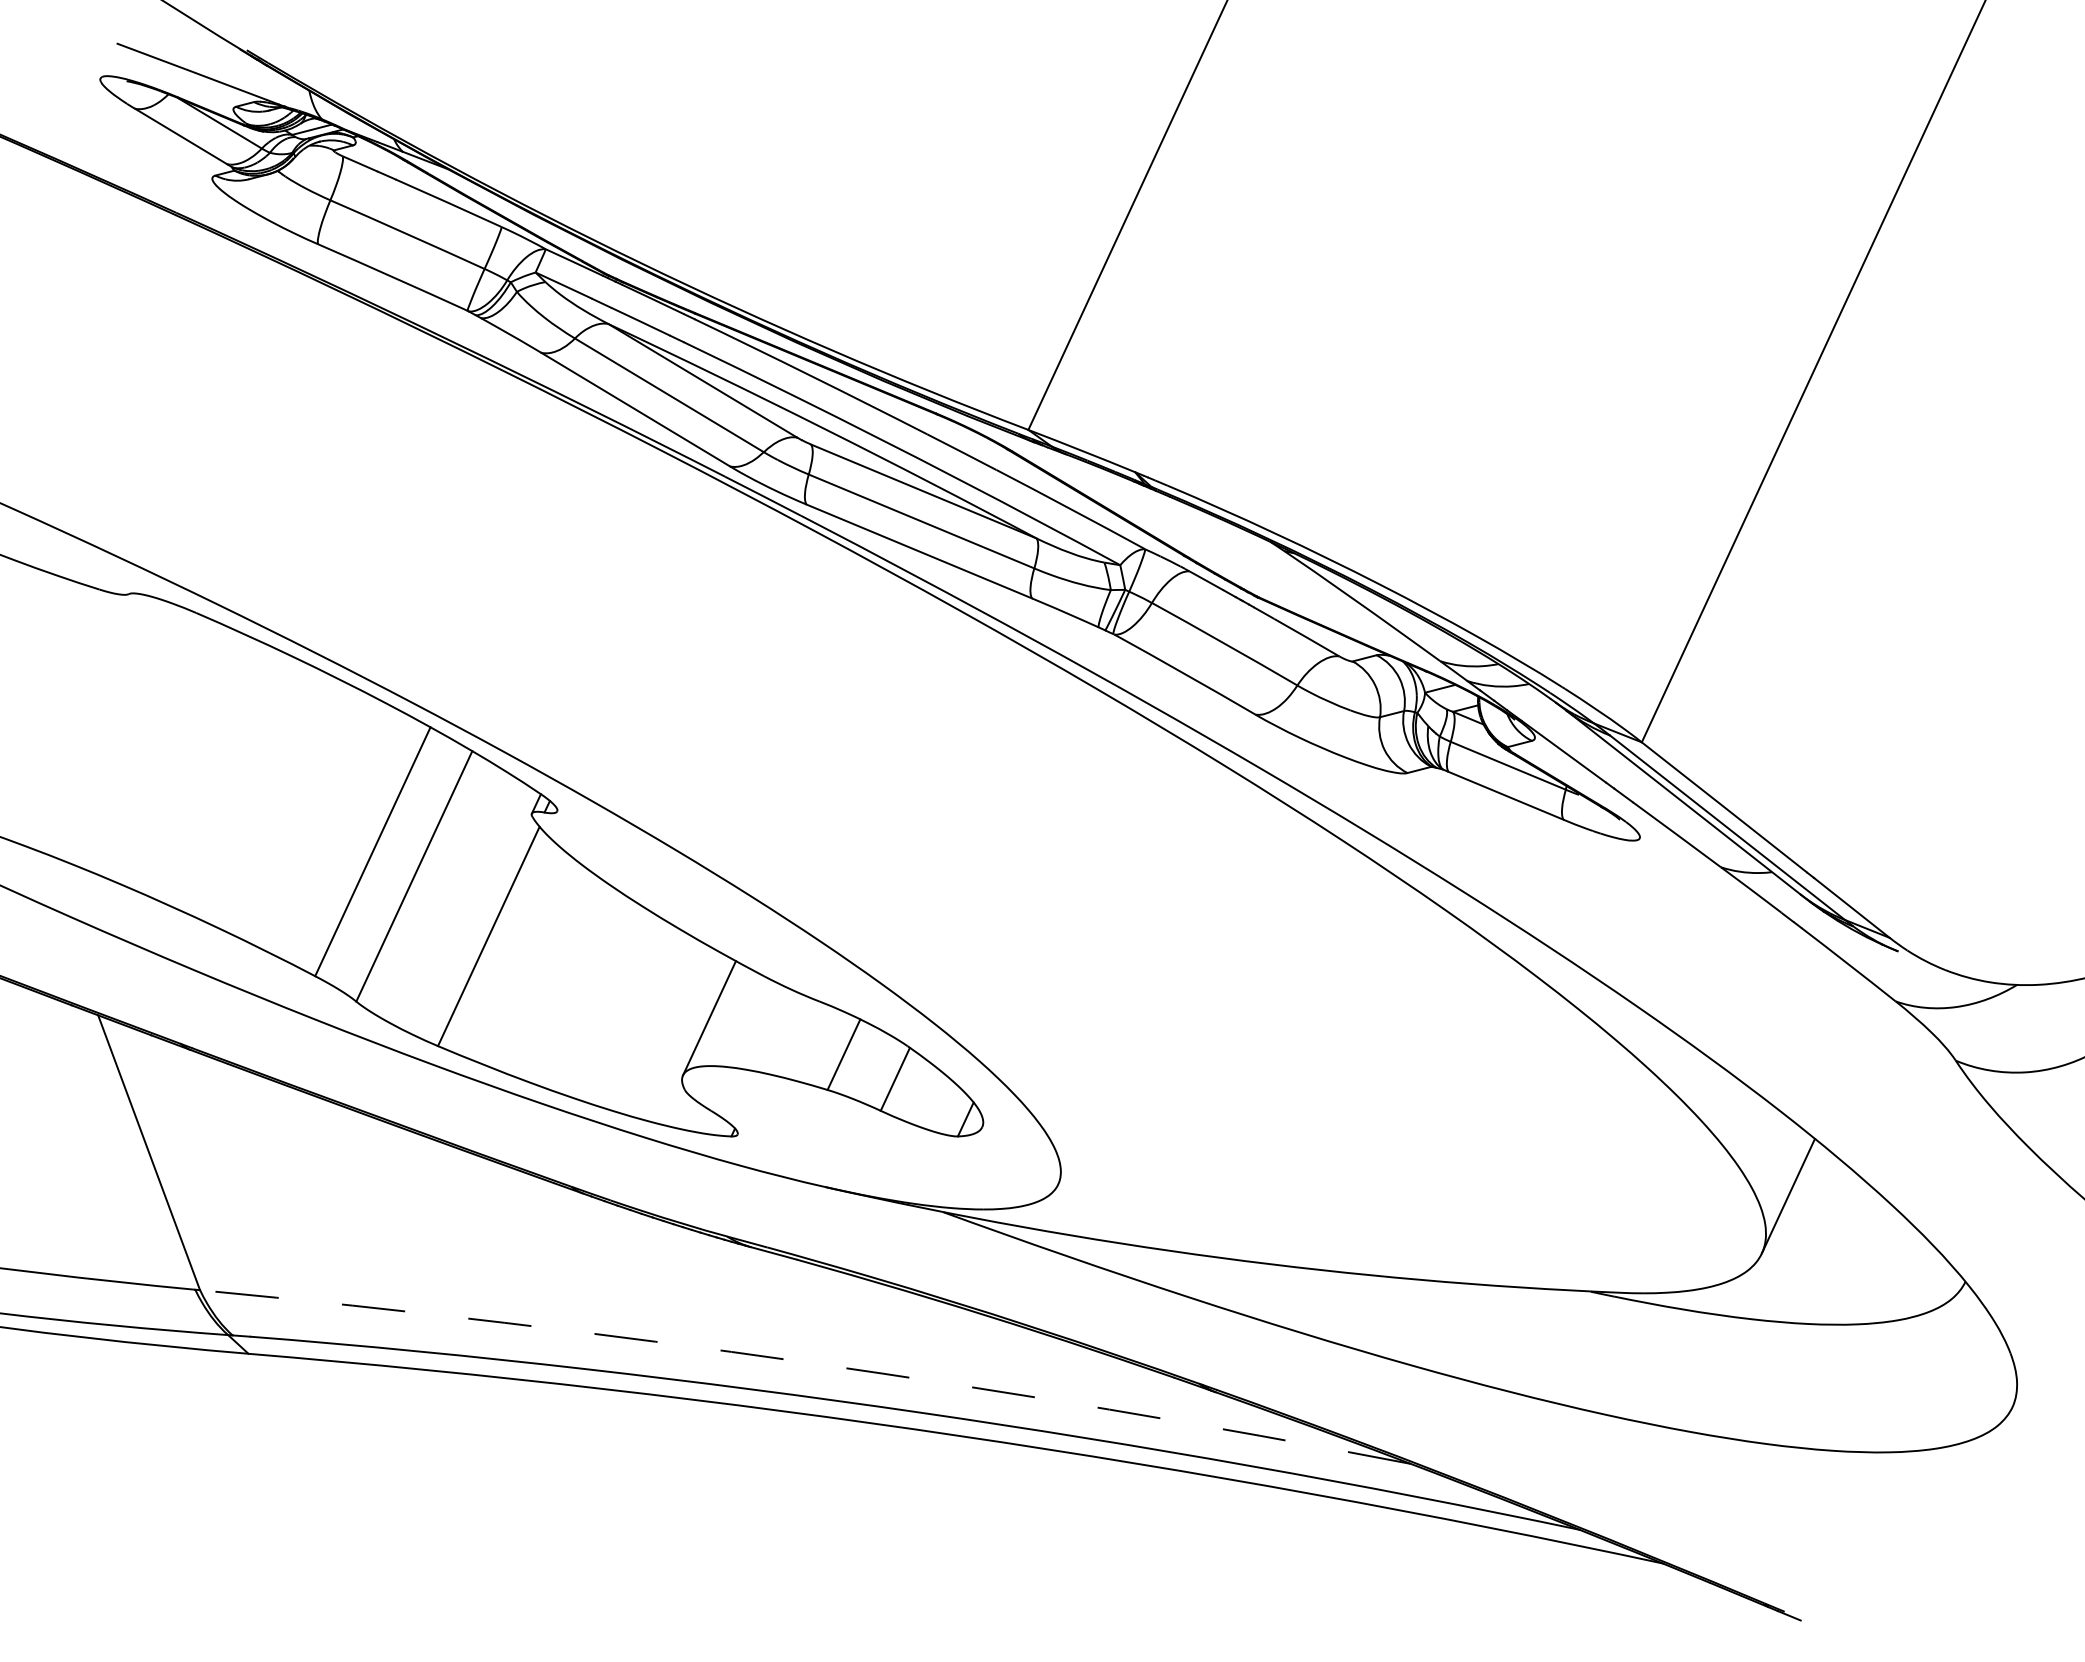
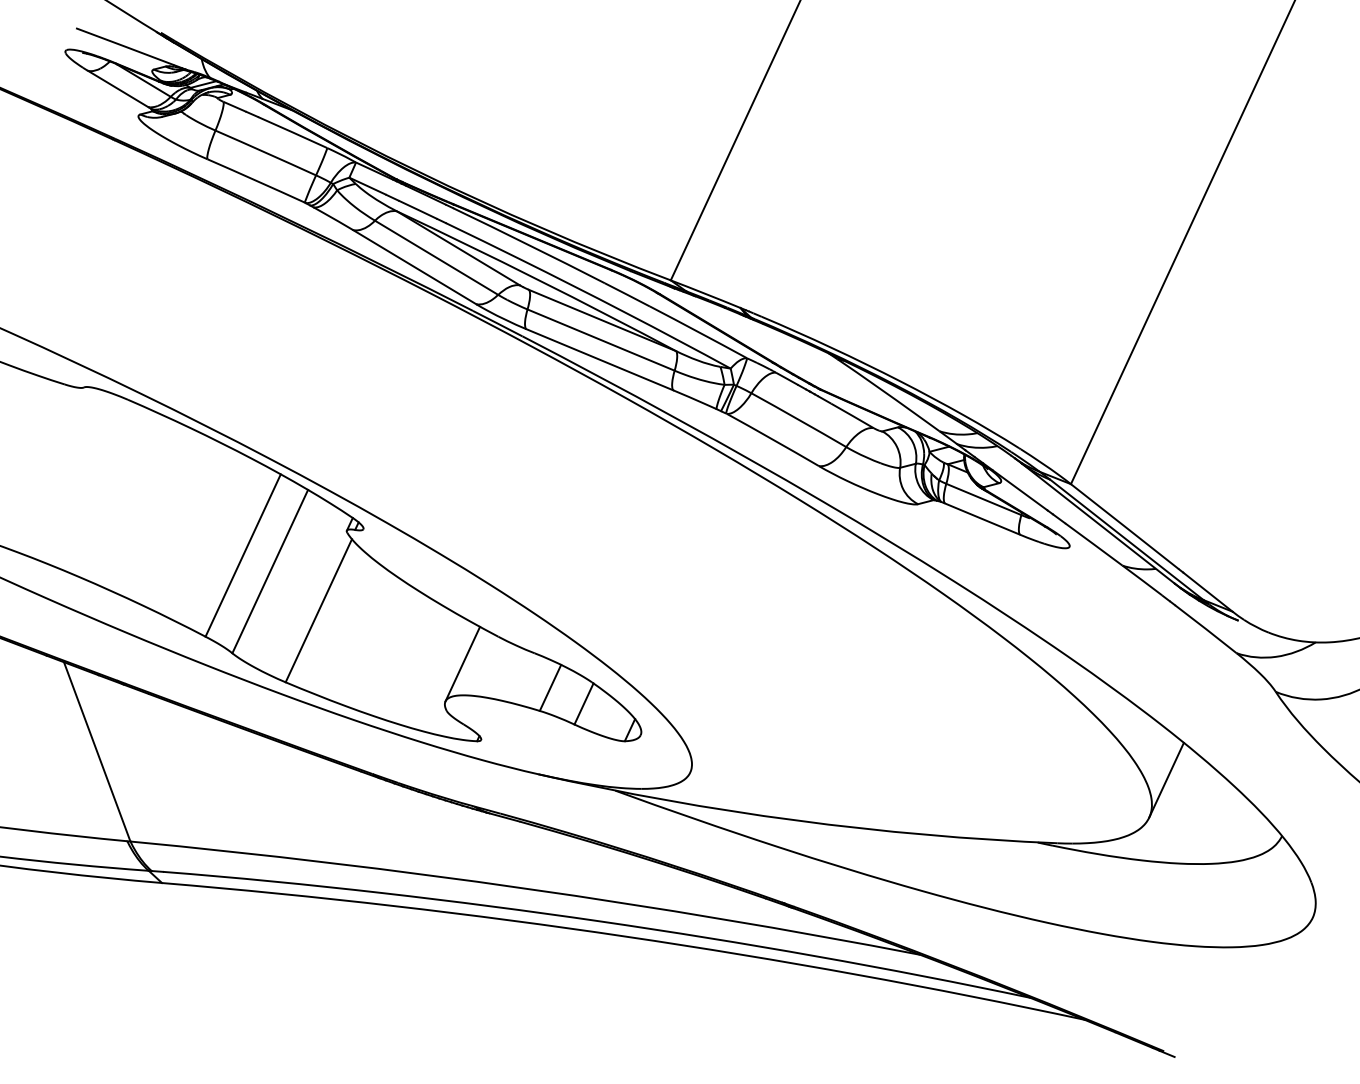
arc: (807, 1362) -> (526, 888), dashed -> solid

